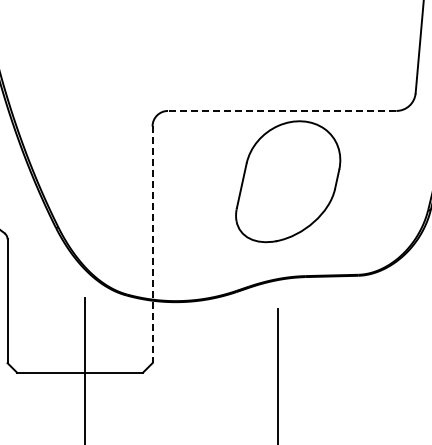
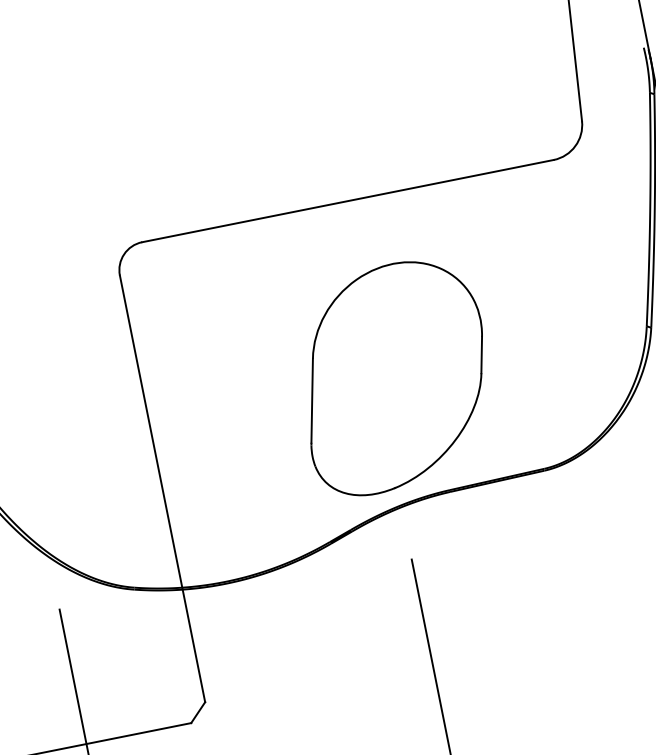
line: (281, 110) -> (346, 200), dashed -> solid
part: (288, 181) -> (394, 376), moved
line: (152, 245) -> (162, 490), dashed -> solid

